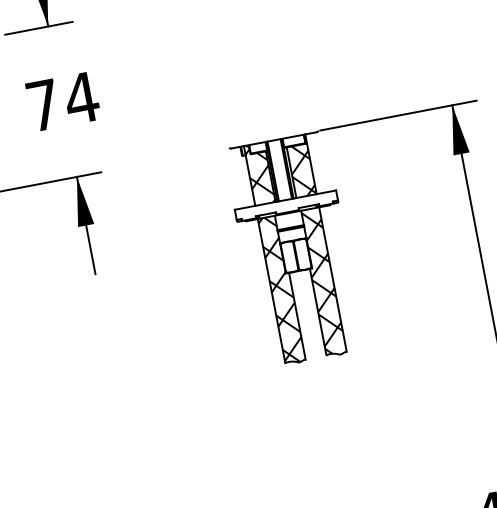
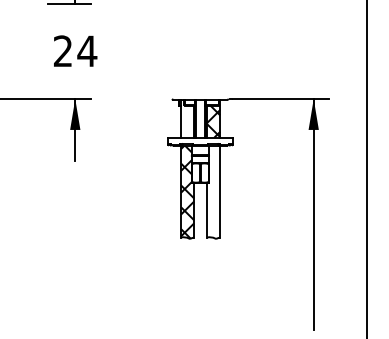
text: (43, 103) -> (63, 50), 74 -> 24
hatch: (259, 173) -> (187, 118), removed
hatch: (322, 282) -> (213, 192), removed

